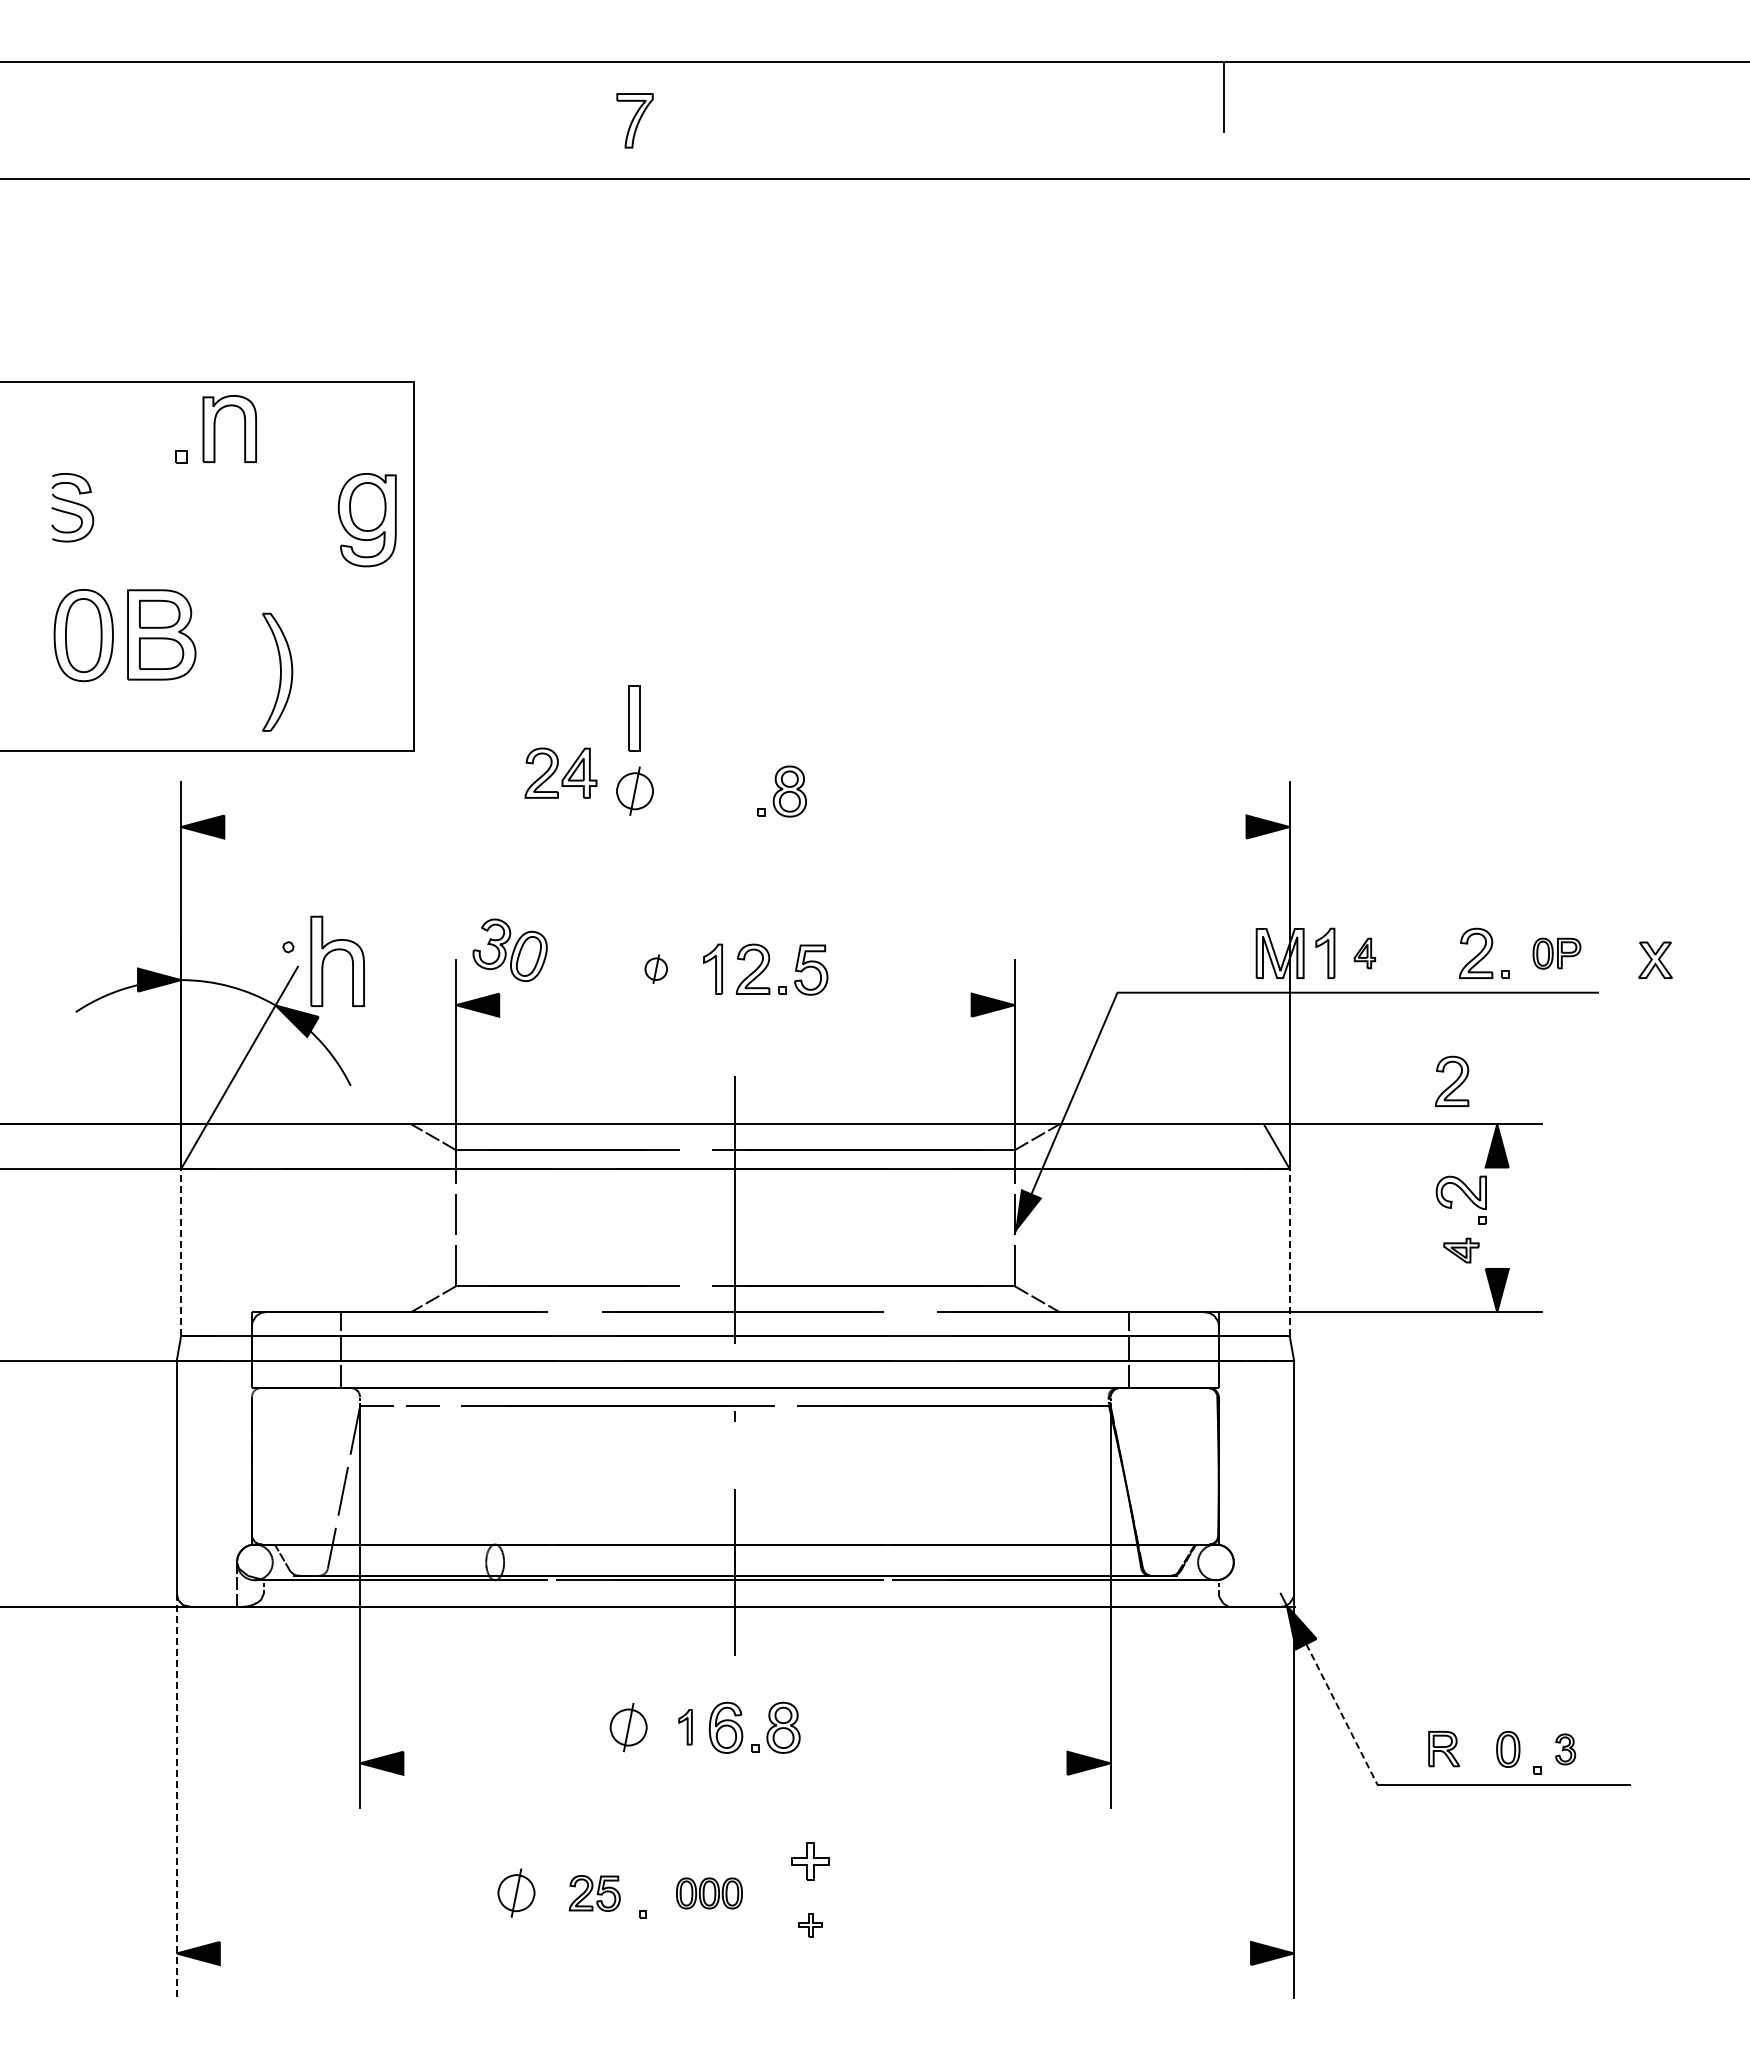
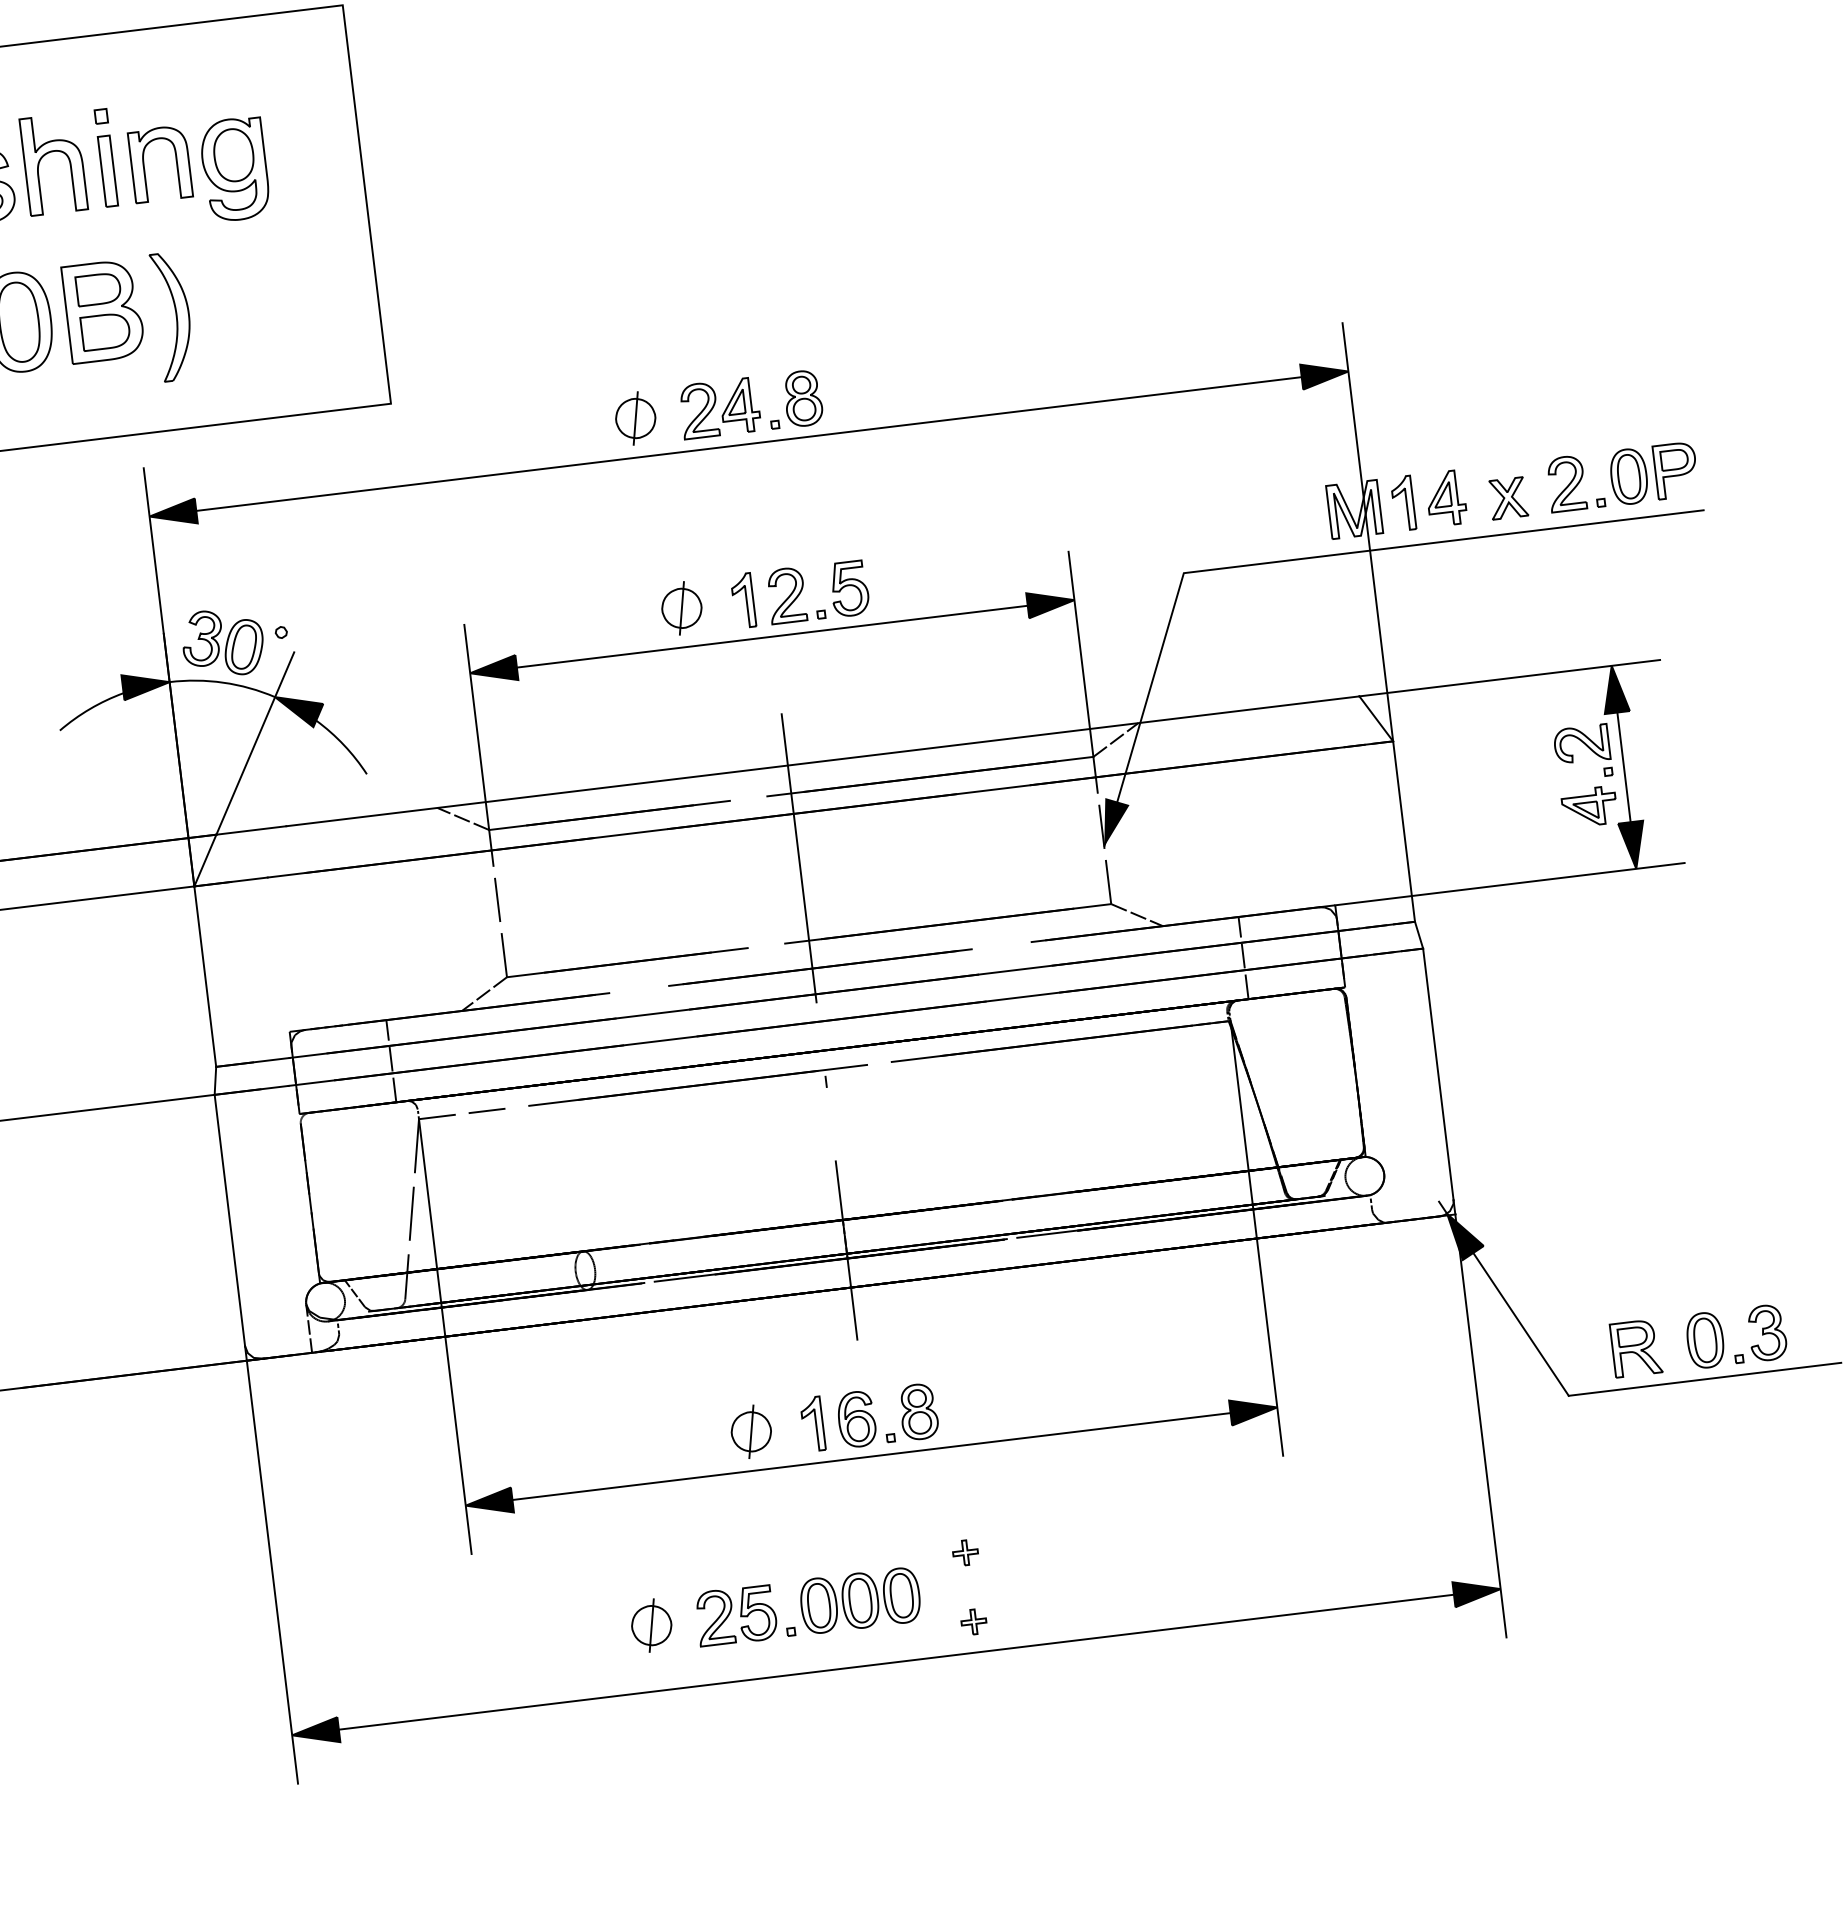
part: (215, 428) -> (144, 165), moved
part: (366, 520) -> (234, 169), moved
part: (277, 671) -> (172, 315), moved
part: (634, 718) -> (108, 170), moved
part: (560, 772) -> (719, 407), moved
line: (735, 827) -> (749, 444), added
part: (509, 949) -> (222, 642), moved
part: (333, 951) -> (47, 154), moved
part: (1364, 953) -> (1445, 498), size x1.67
part: (1556, 953) -> (1653, 473), size x1.67
part: (1655, 959) -> (1508, 497), moved
part: (656, 968) -> (682, 607), size x1.67
line: (735, 1005) -> (772, 637), added
part: (1452, 1080) -> (1557, 624), removed
line: (1497, 1217) -> (1624, 766), added
part: (1461, 1250) -> (1589, 806), size x1.43
line: (181, 1251) -> (205, 975), dashed -> solid
line: (1289, 1251) -> (1403, 830), dashed -> solid
line: (1341, 1714) -> (1520, 1324), dashed -> solid
part: (685, 1726) -> (812, 1423), size x1.43
part: (1443, 1748) -> (1635, 1347), size x1.43
part: (1508, 1749) -> (1705, 1340), size x1.43
part: (1565, 1749) -> (1767, 1332), size x1.67
line: (735, 1763) -> (871, 1456), added
line: (176, 1796) -> (271, 1565), dashed -> solid
part: (810, 1861) -> (965, 1552), size x0.62
part: (594, 1893) -> (736, 1615), size x1.43
part: (709, 1893) -> (860, 1600), size x1.67
line: (735, 1953) -> (896, 1662), added

